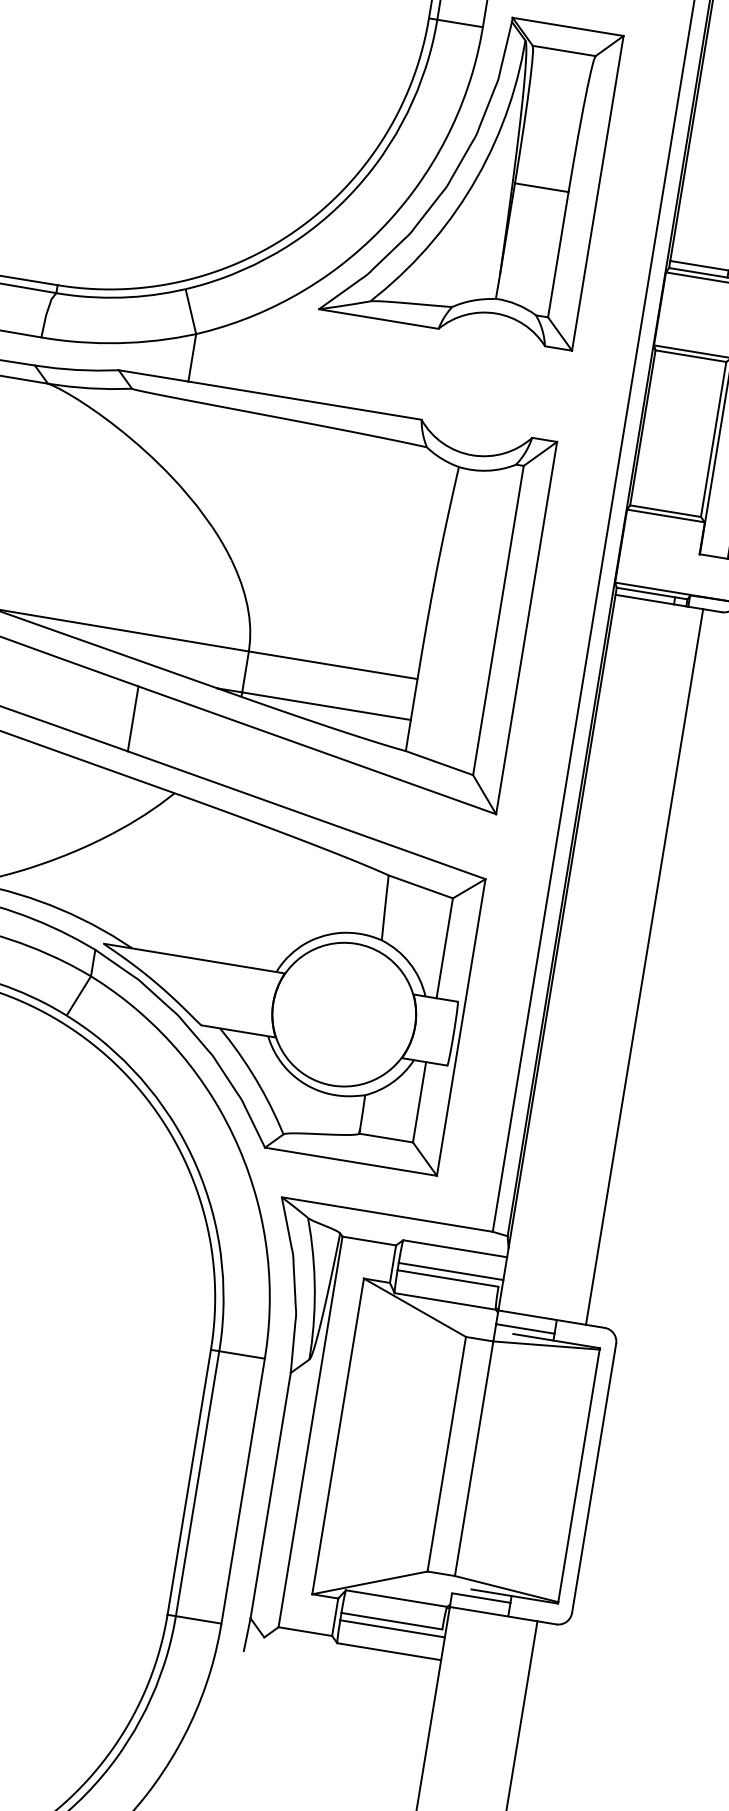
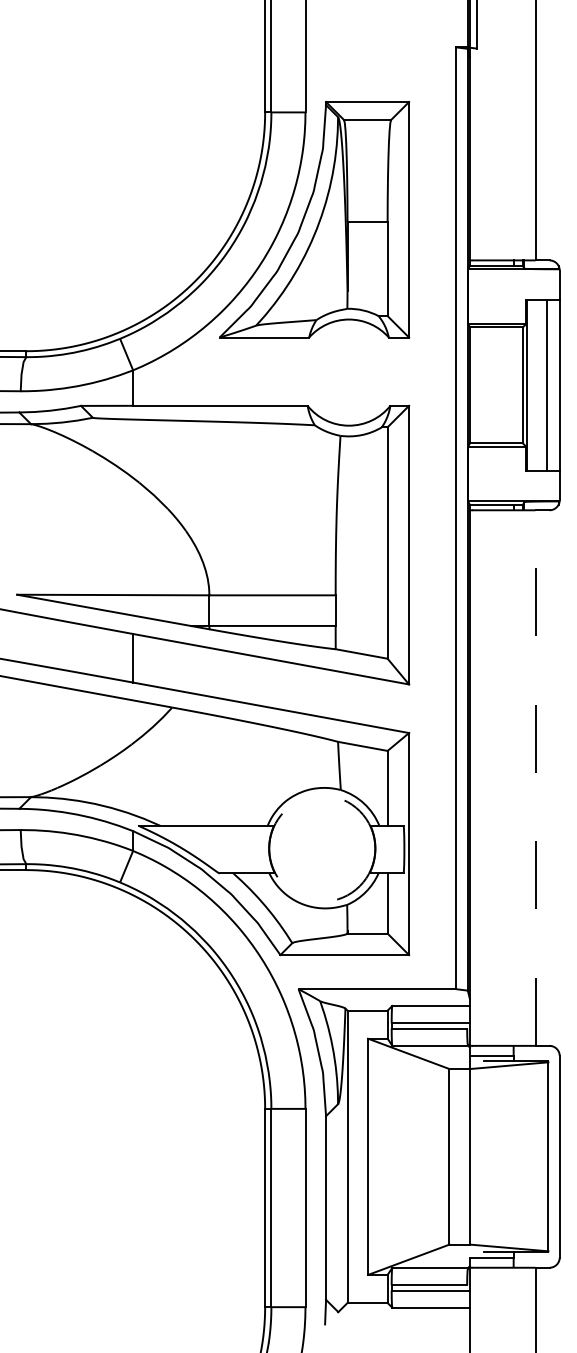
line: (644, 967) -> (535, 778), solid -> dashed
circle: (344, 1014) -> (322, 848), solid -> dashed

